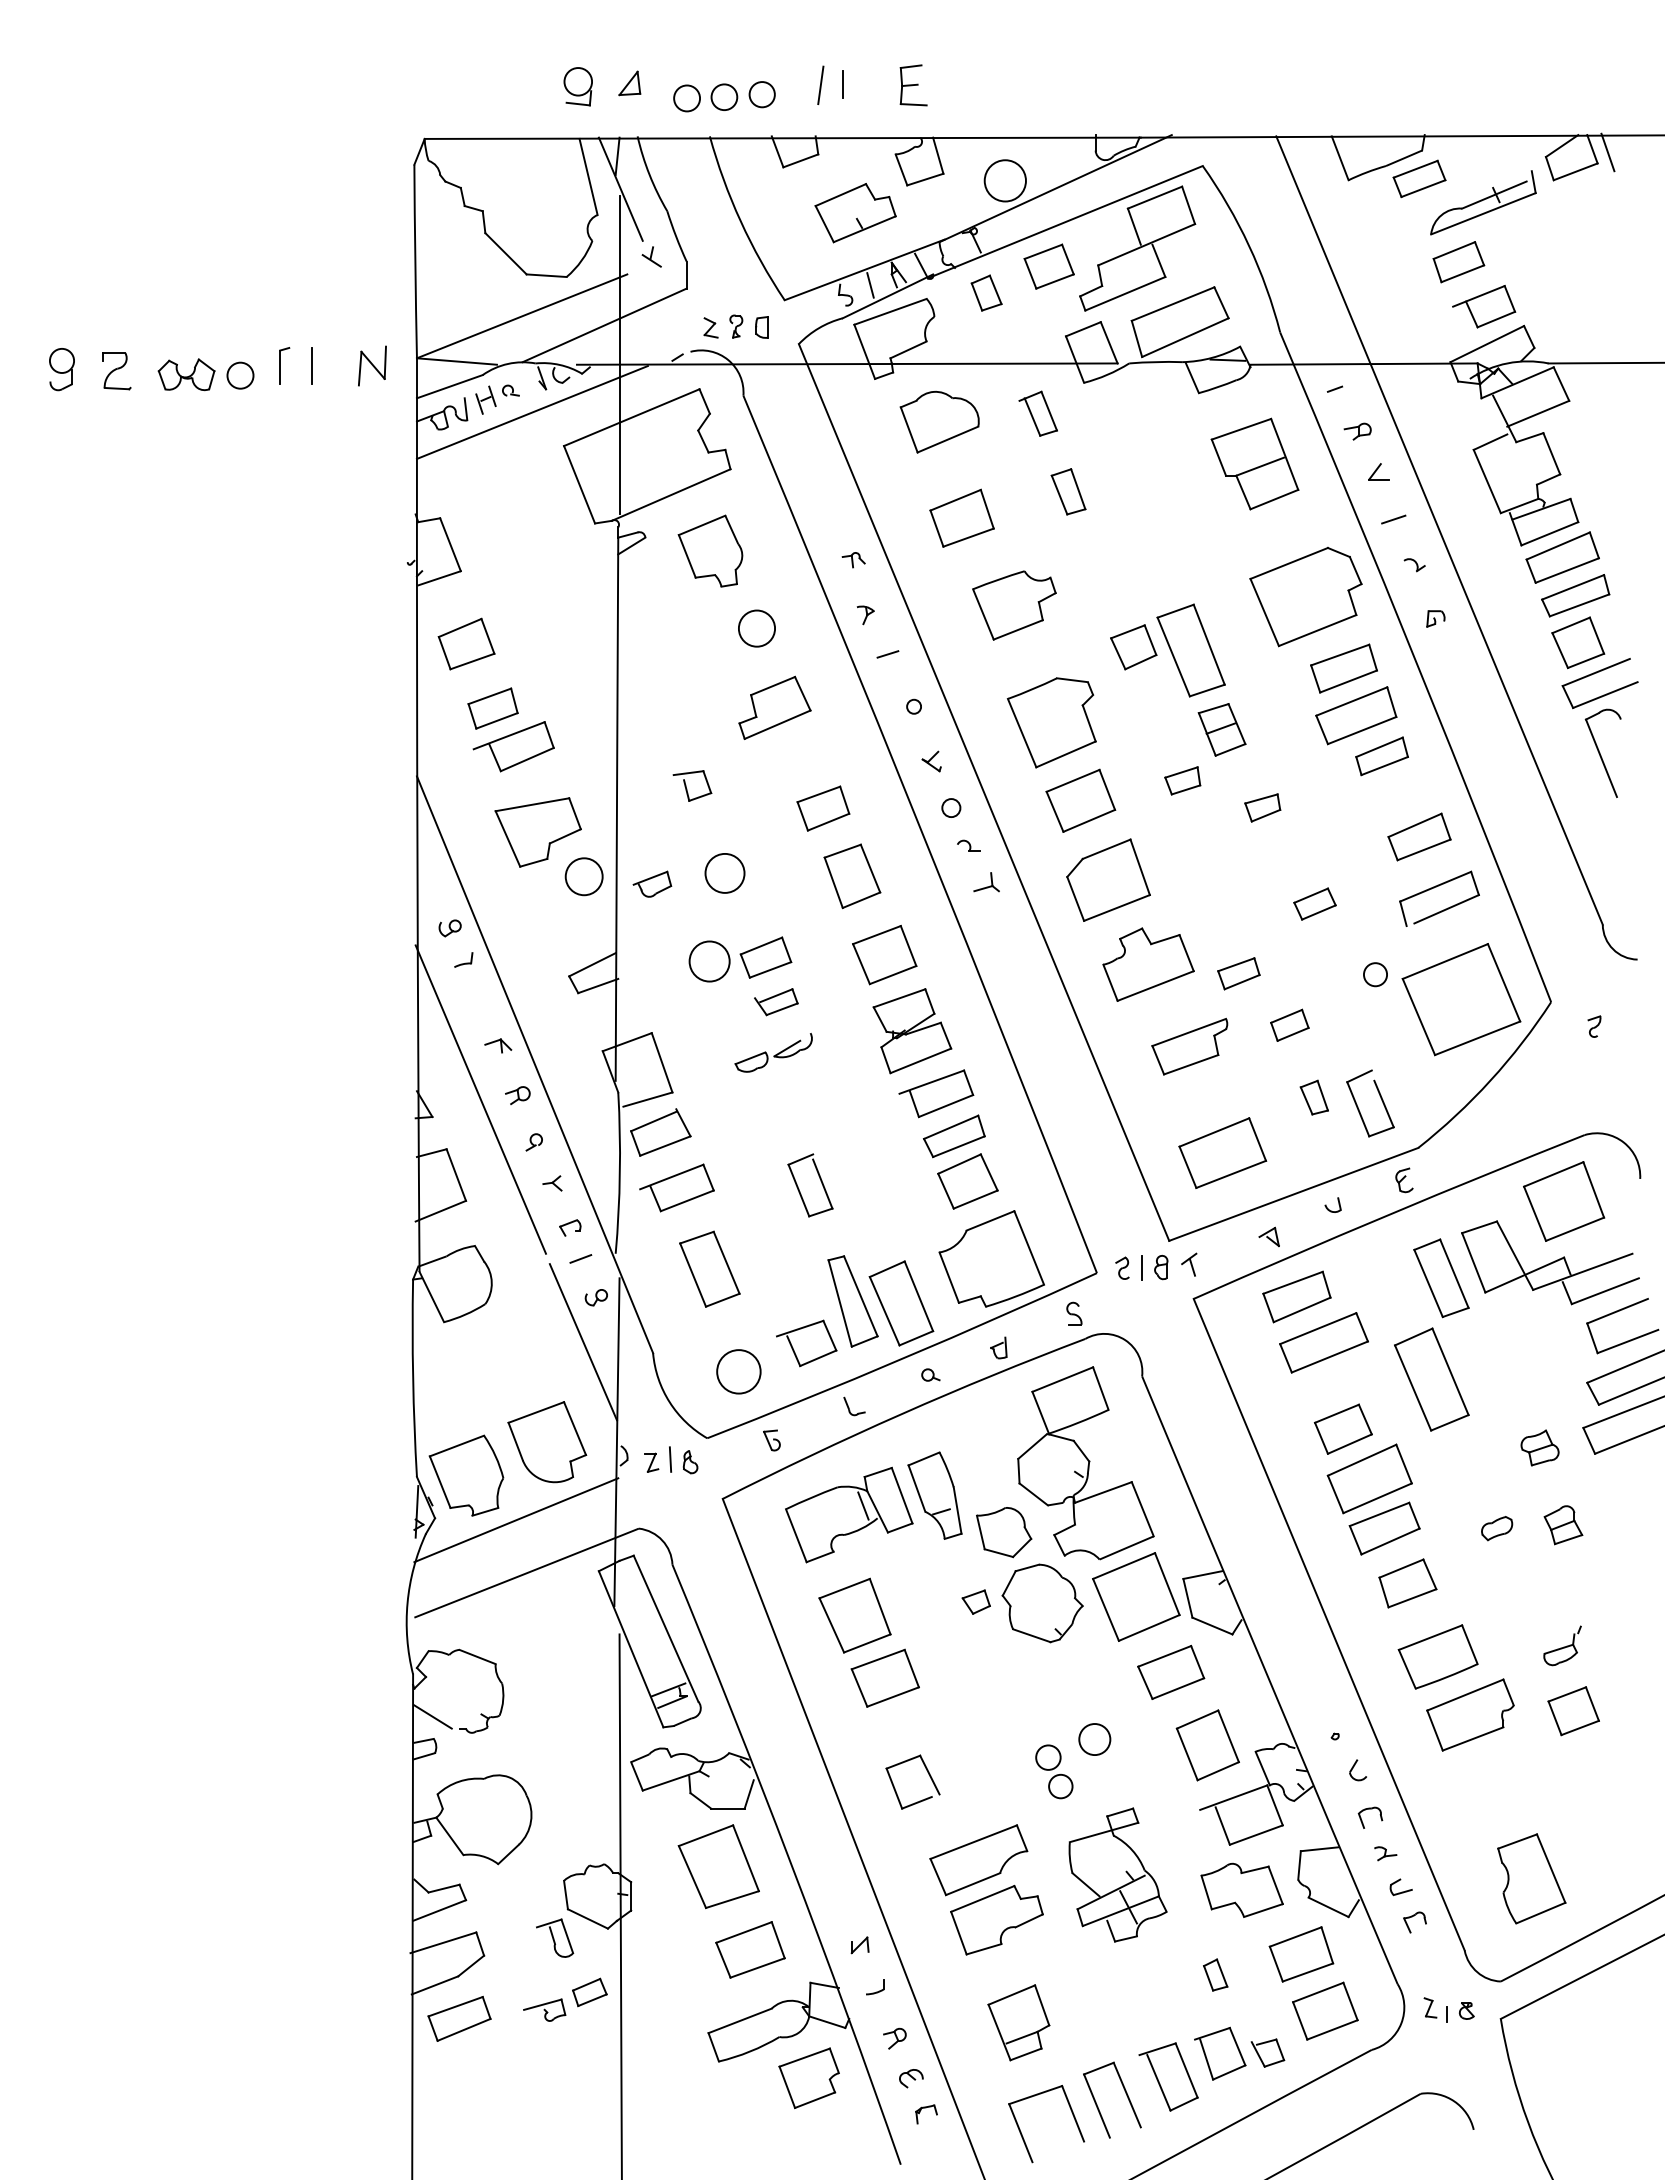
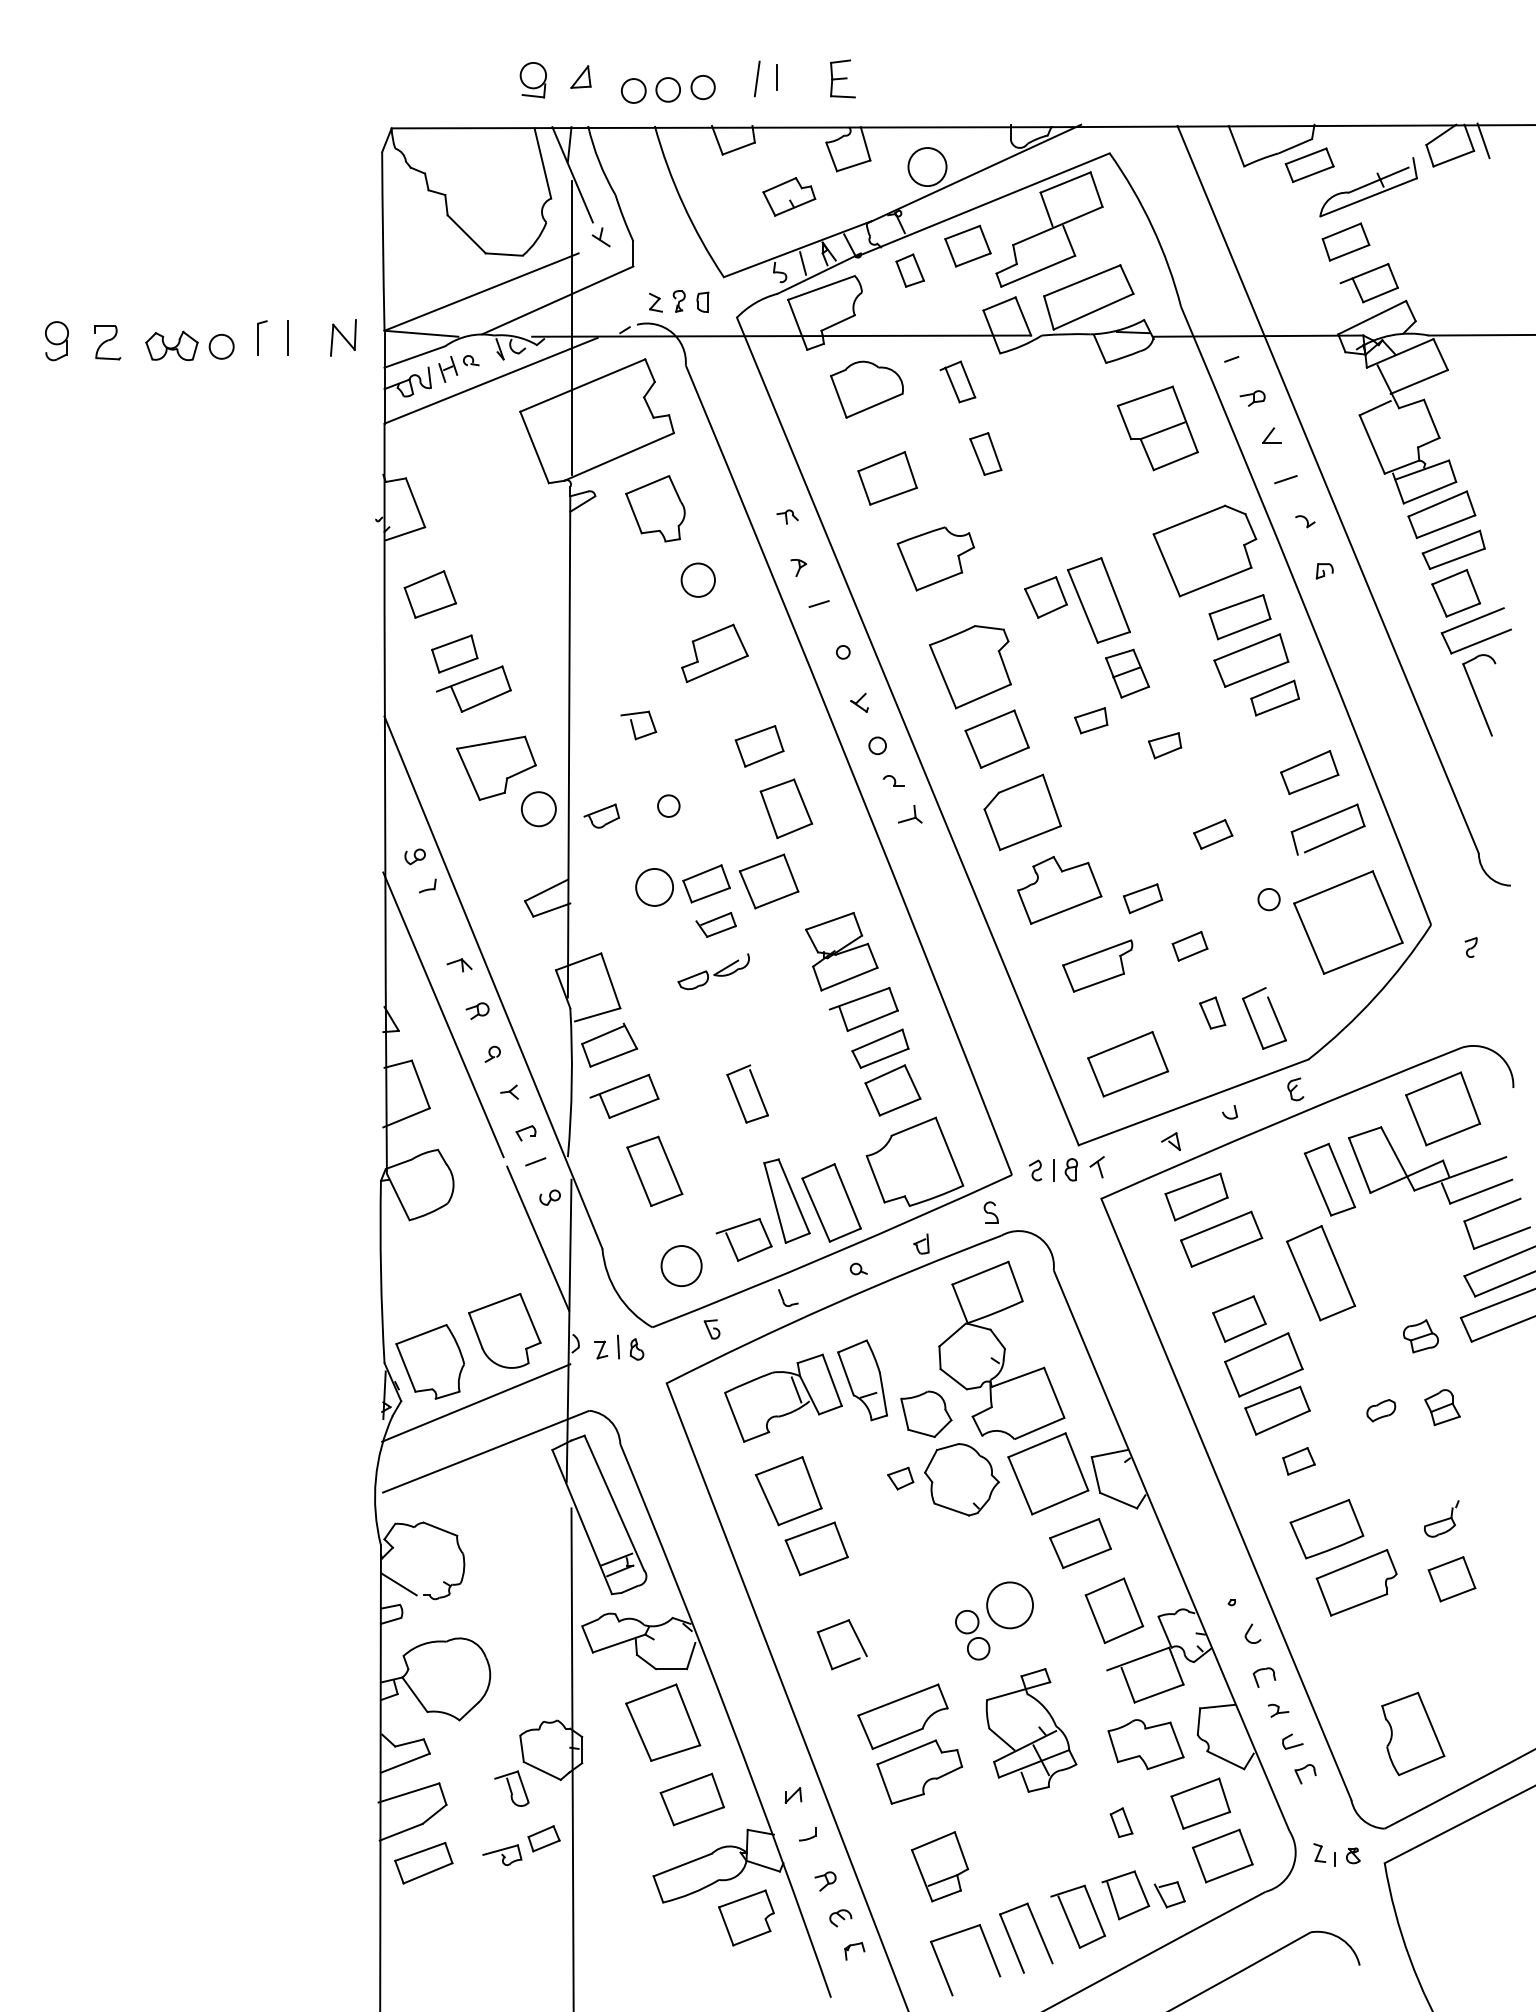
part: (855, 213) -> (789, 197), size x0.7
circle: (724, 872) -> (668, 805), size x0.6
part: (884, 955) -> (768, 881), moved
part: (1407, 1583) -> (1298, 1461), size x0.6
circle: (1094, 1739) -> (1009, 1605), size x1.6

